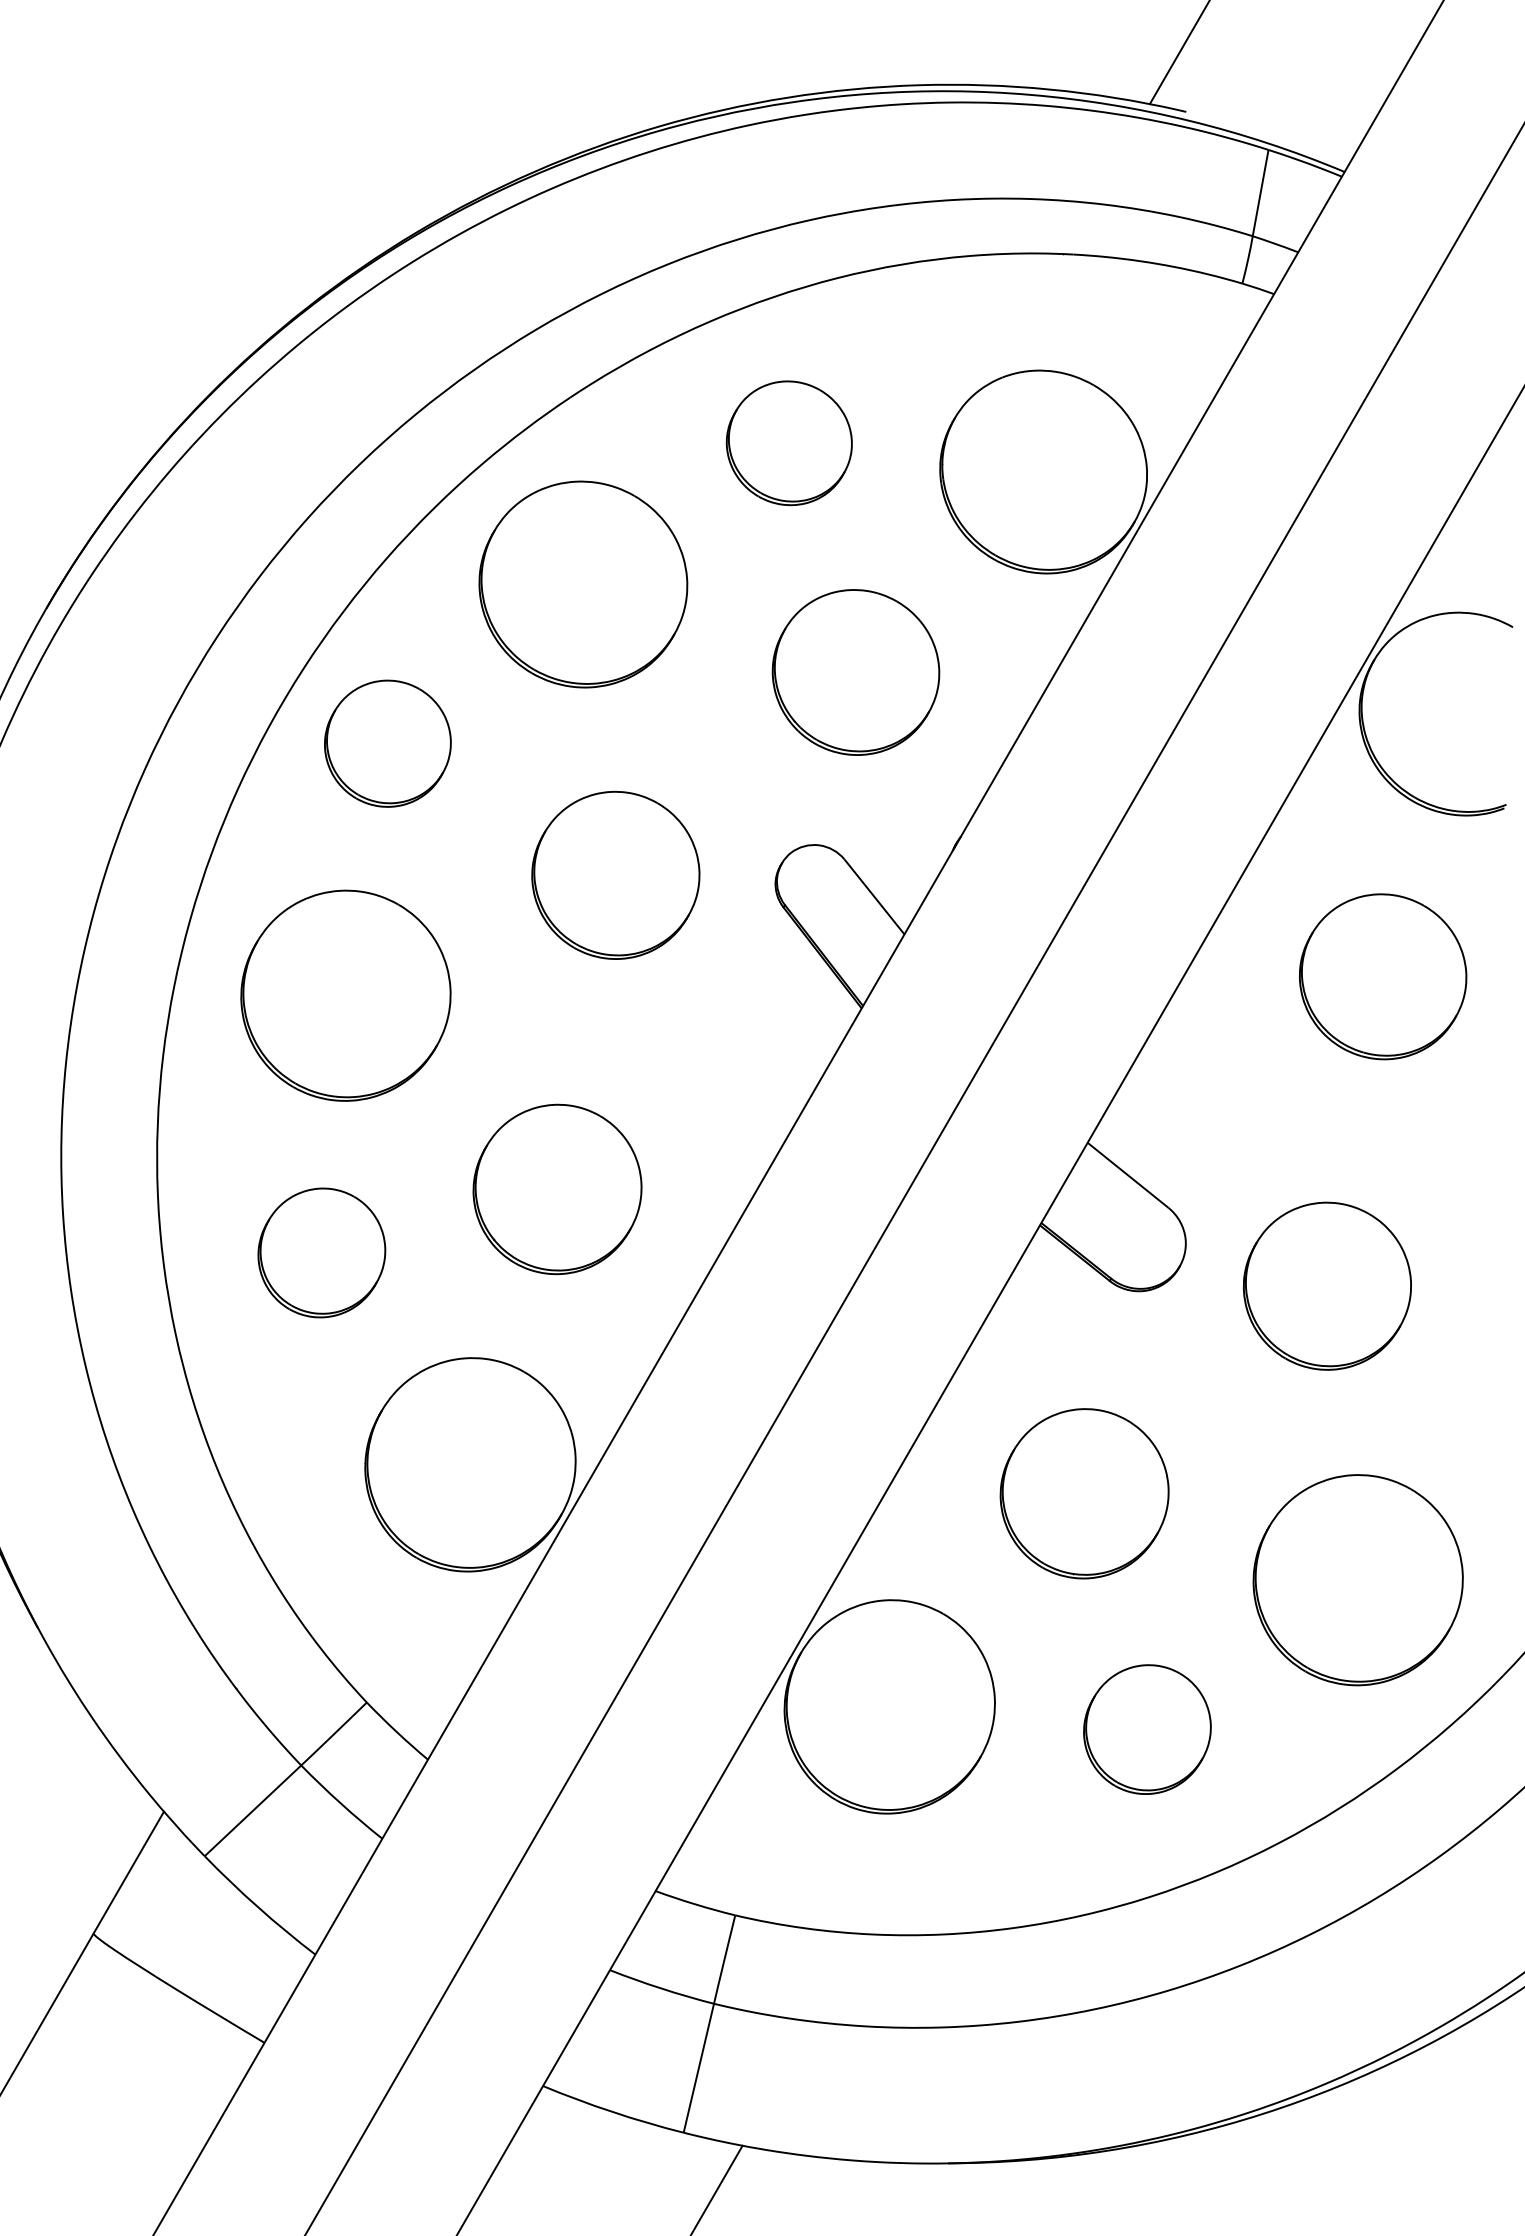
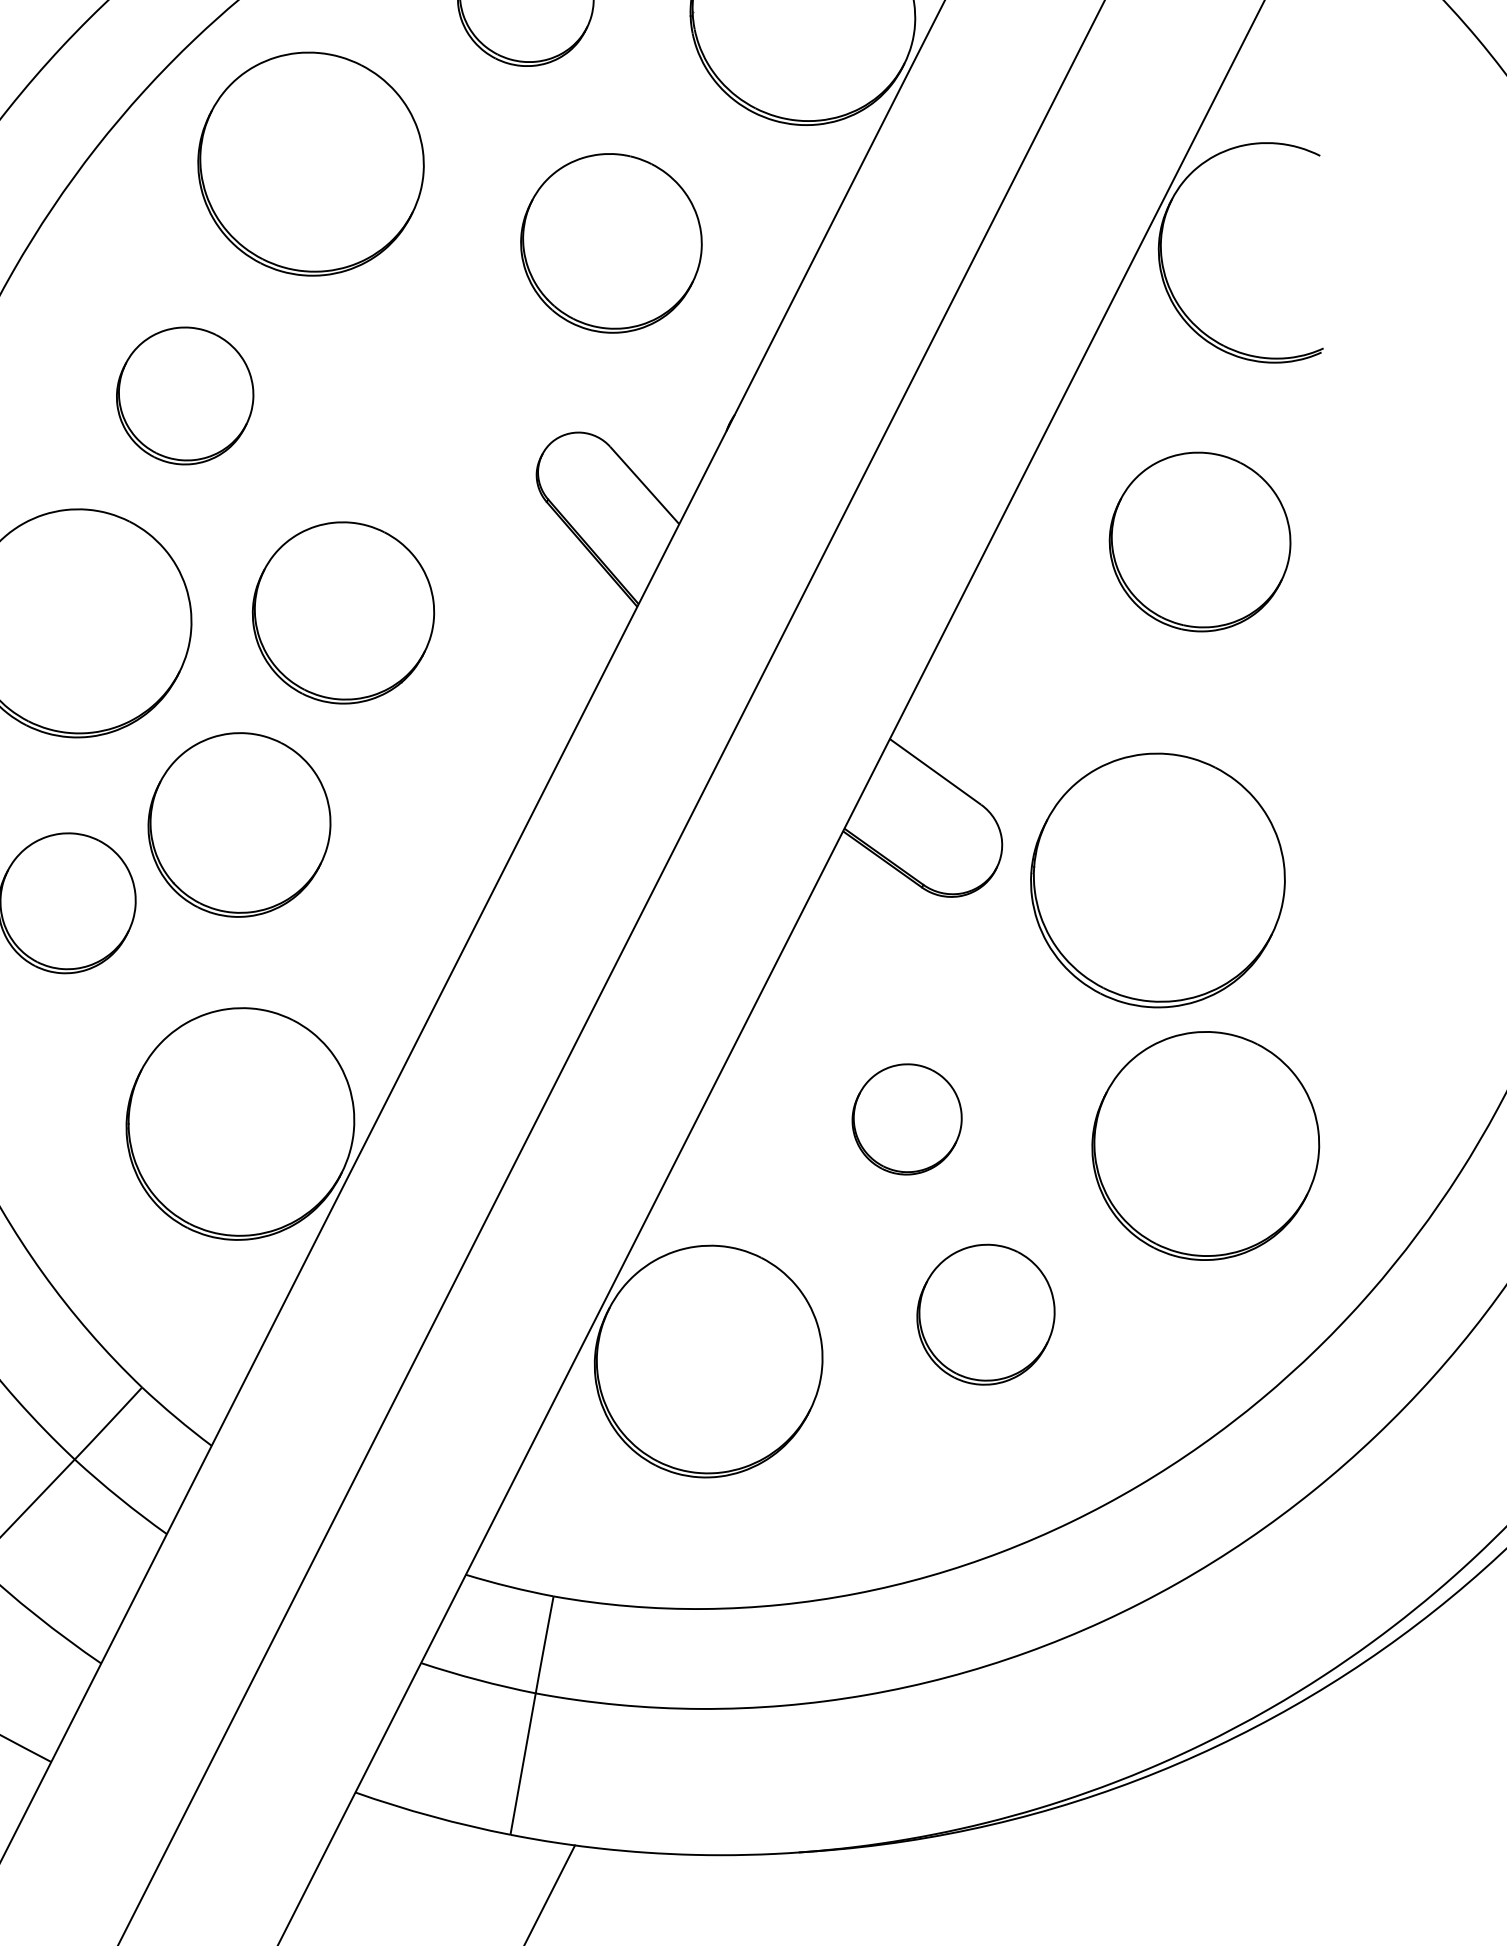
part: (387, 743) -> (184, 395), moved
part: (615, 874) -> (343, 611), moved
part: (557, 1189) -> (239, 825), moved
part: (1327, 1285) -> (1157, 879), size x1.4
part: (1084, 1493) -> (907, 1119), size x0.6
part: (1357, 1580) -> (1205, 1146), moved
part: (1147, 1729) -> (986, 1314), moved

